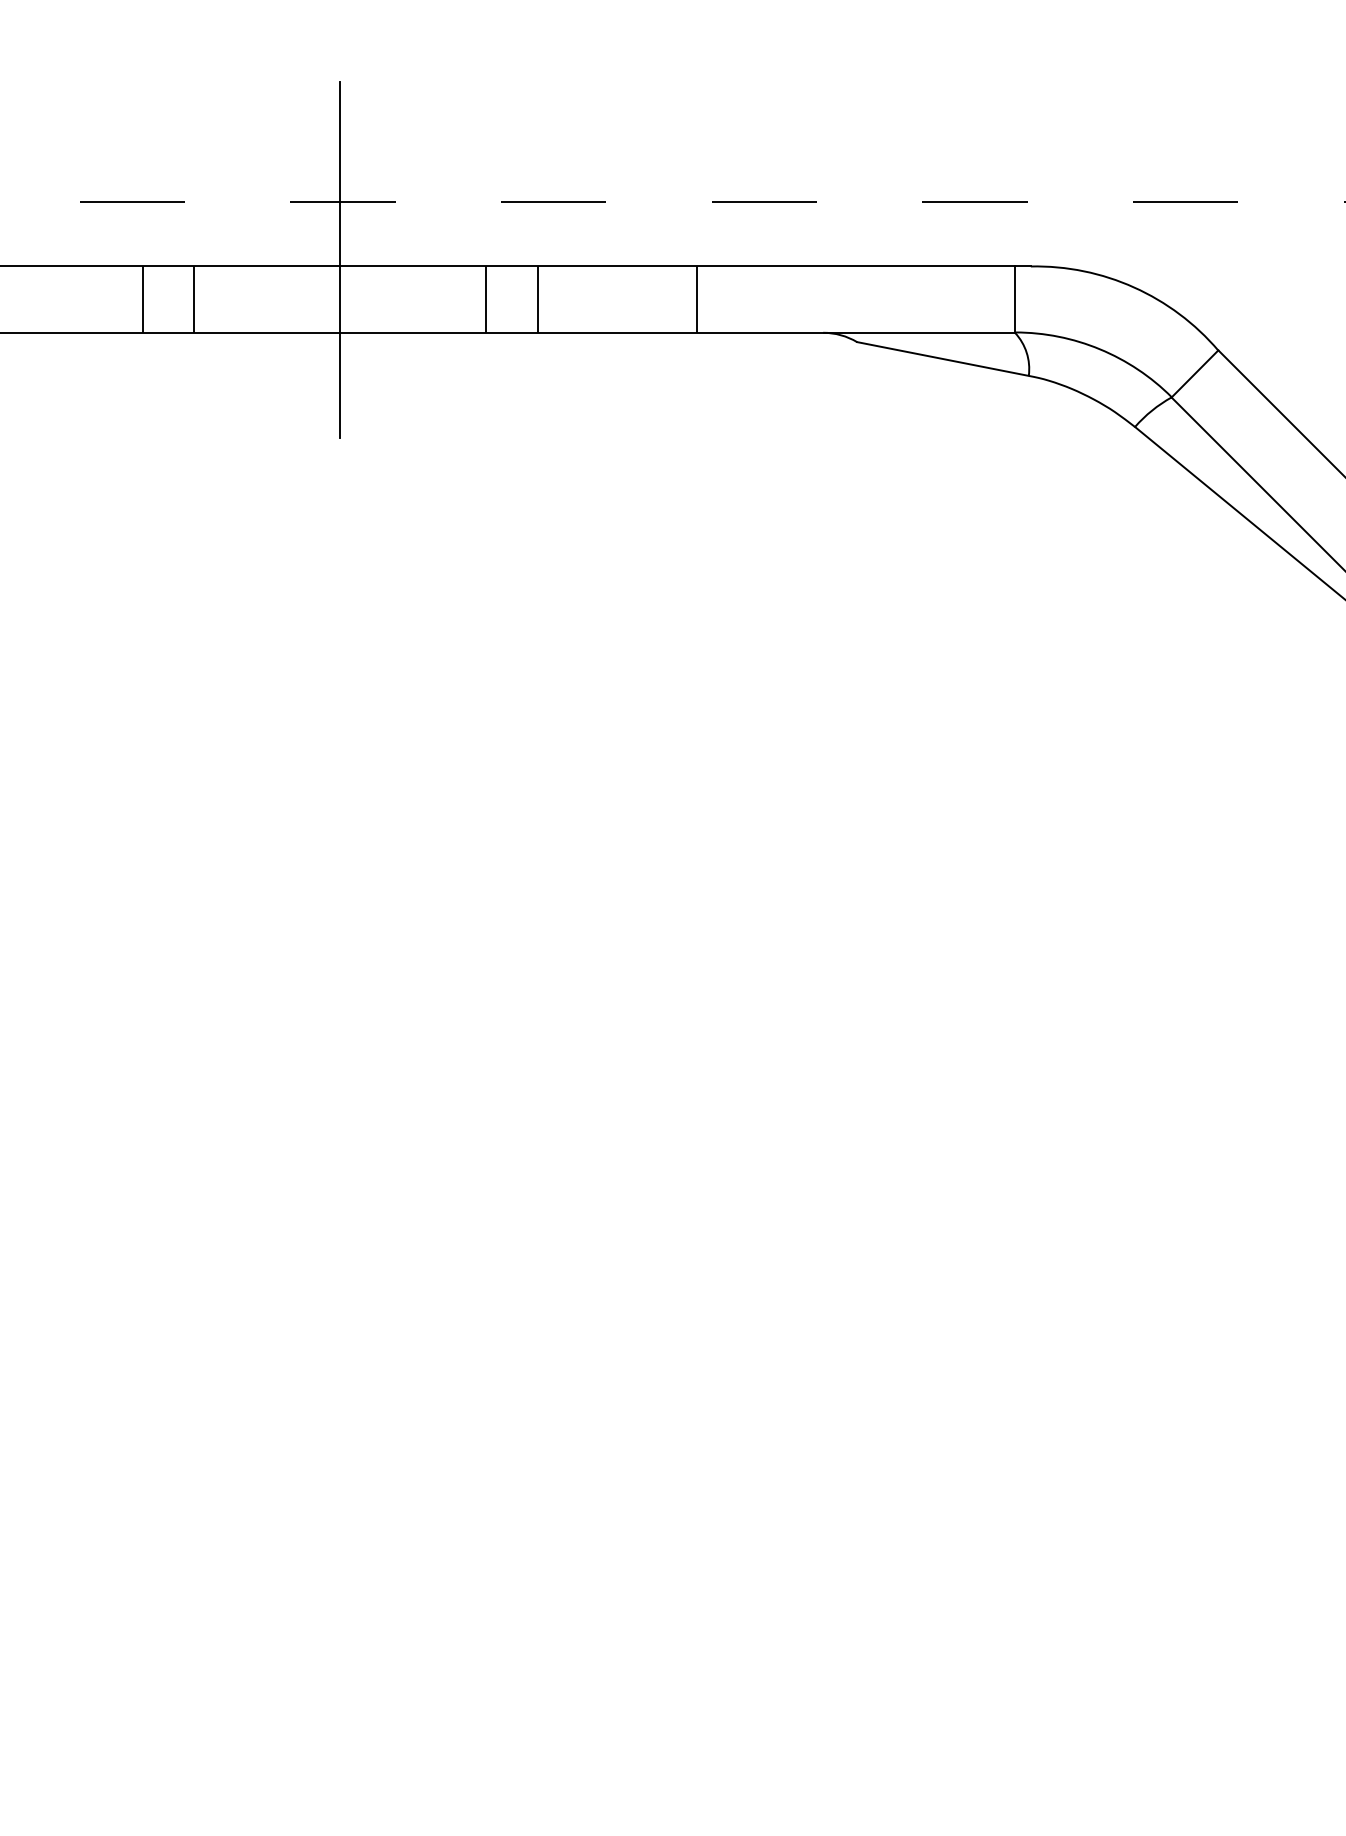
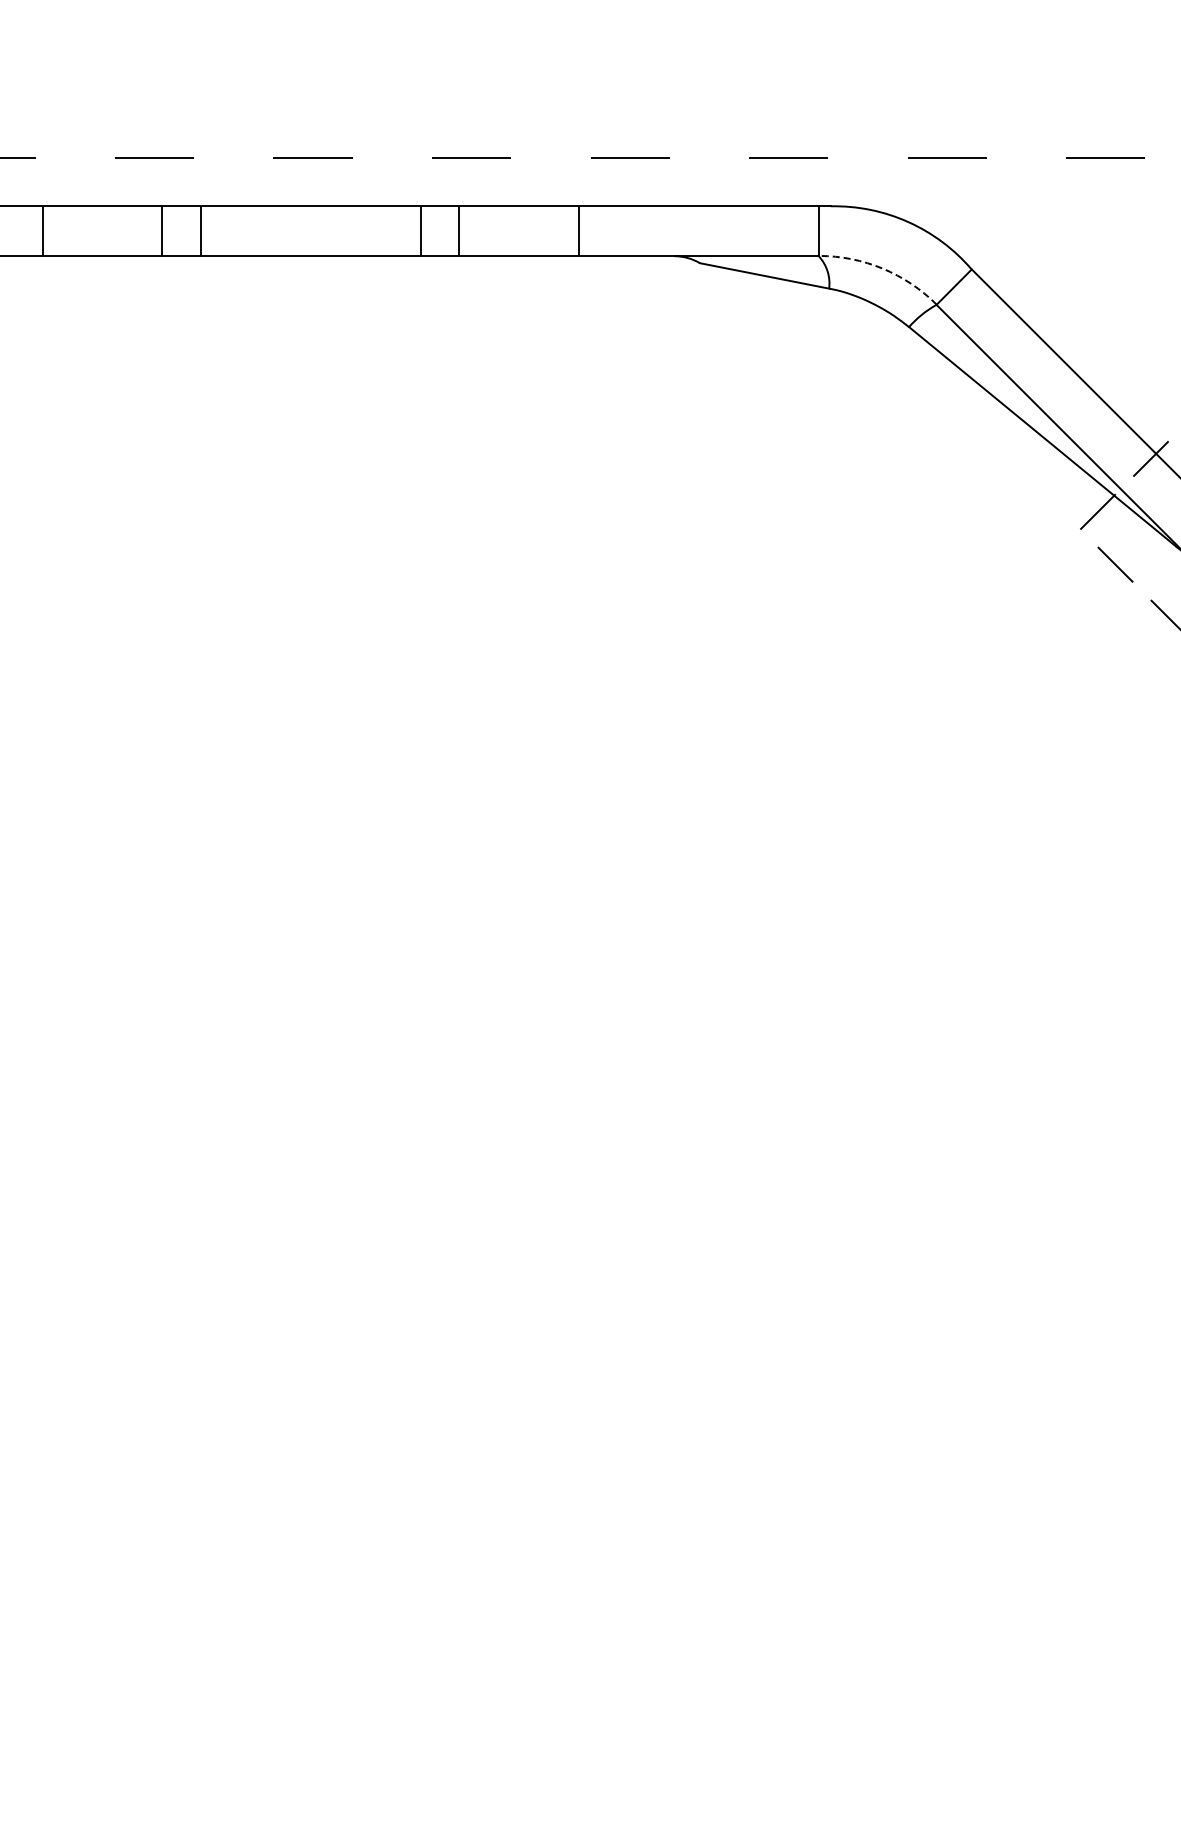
line: (339, 260) -> (310, 201), removed
arc: (1099, 349) -> (882, 268), solid -> dashed

